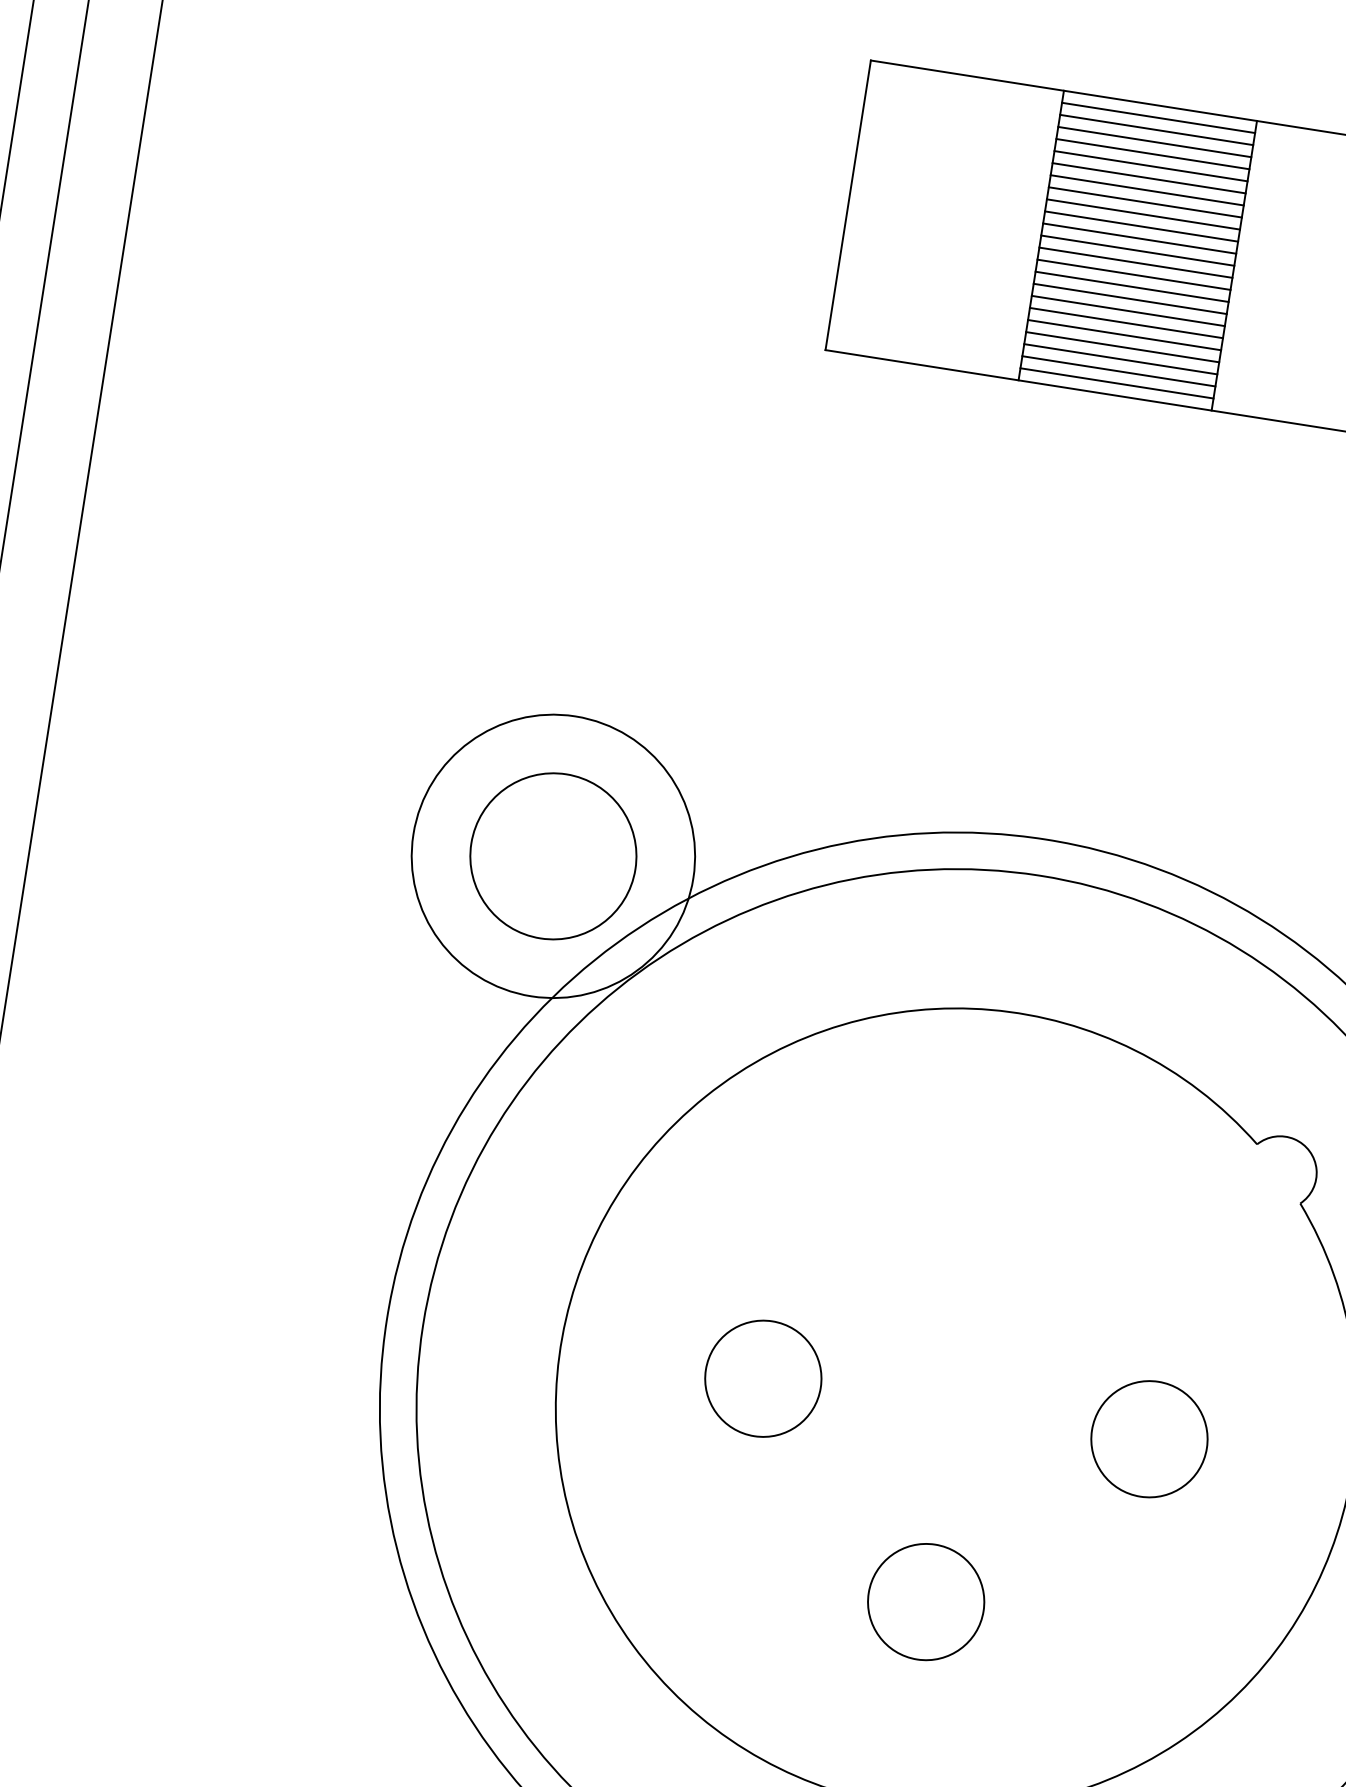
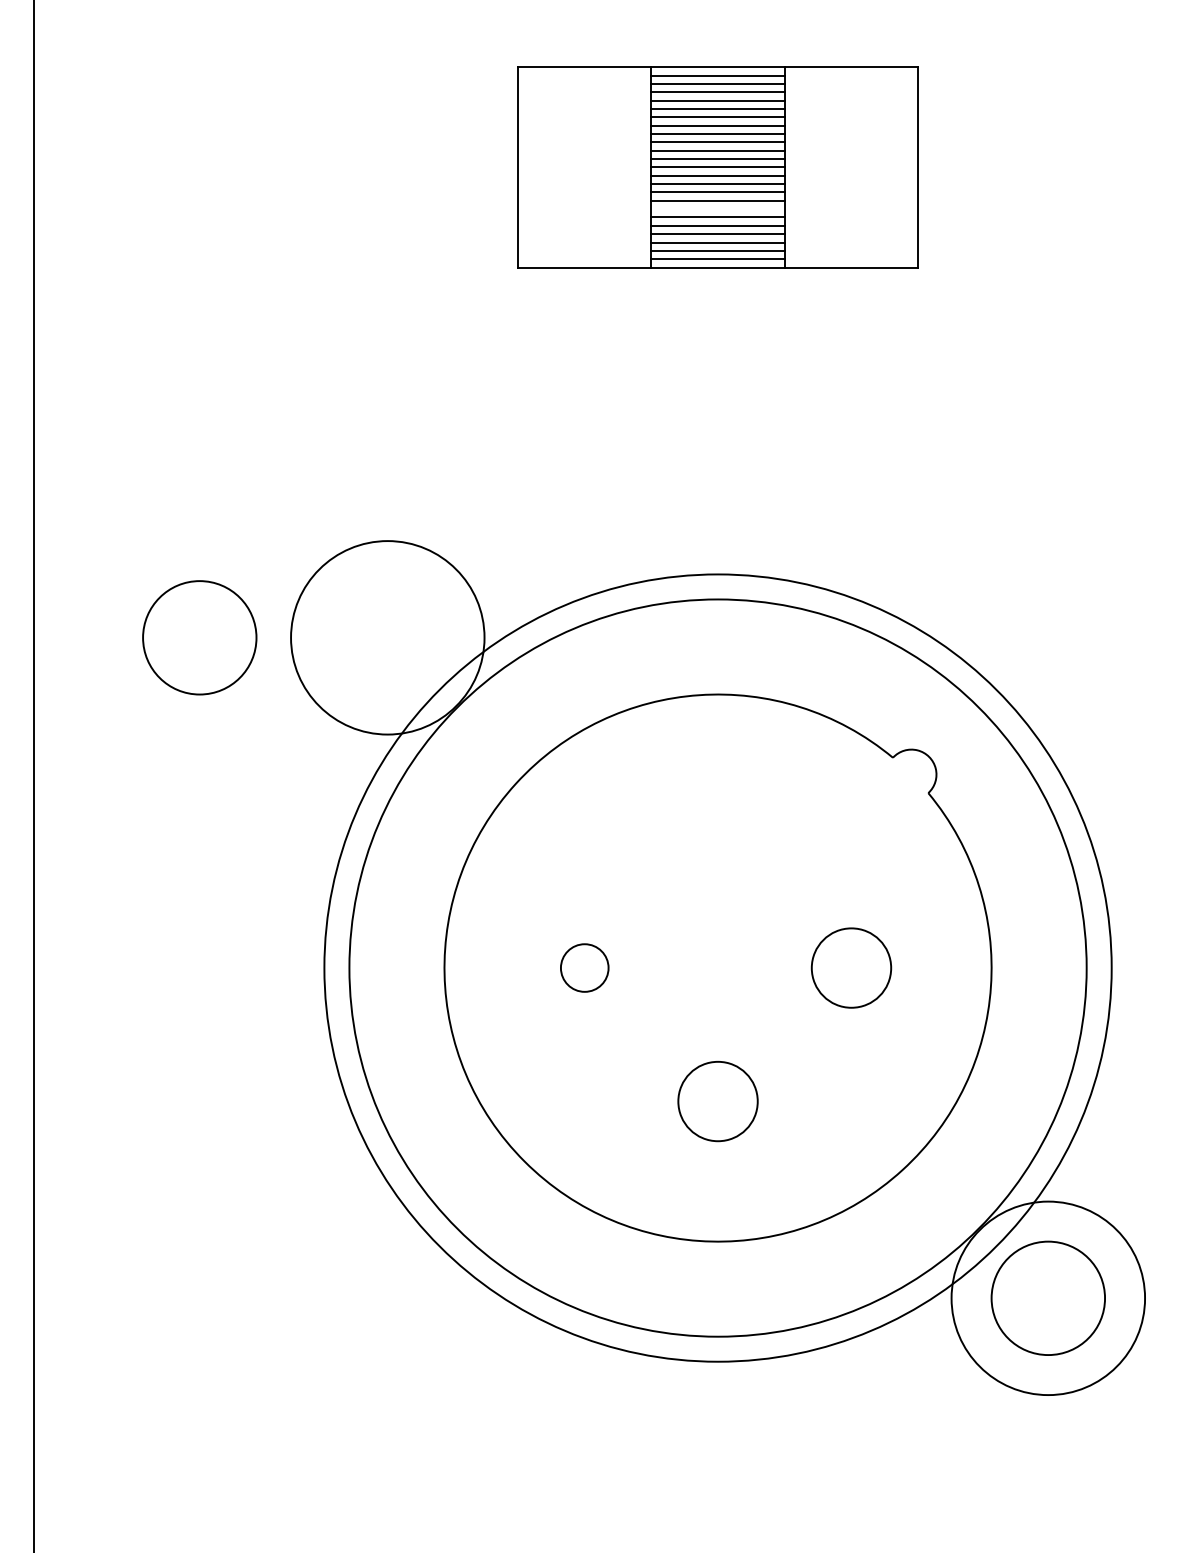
line: (1127, 311) -> (717, 209), removed
circle: (553, 855) -> (199, 637), moved
circle: (763, 1377) -> (584, 967), size x0.6

